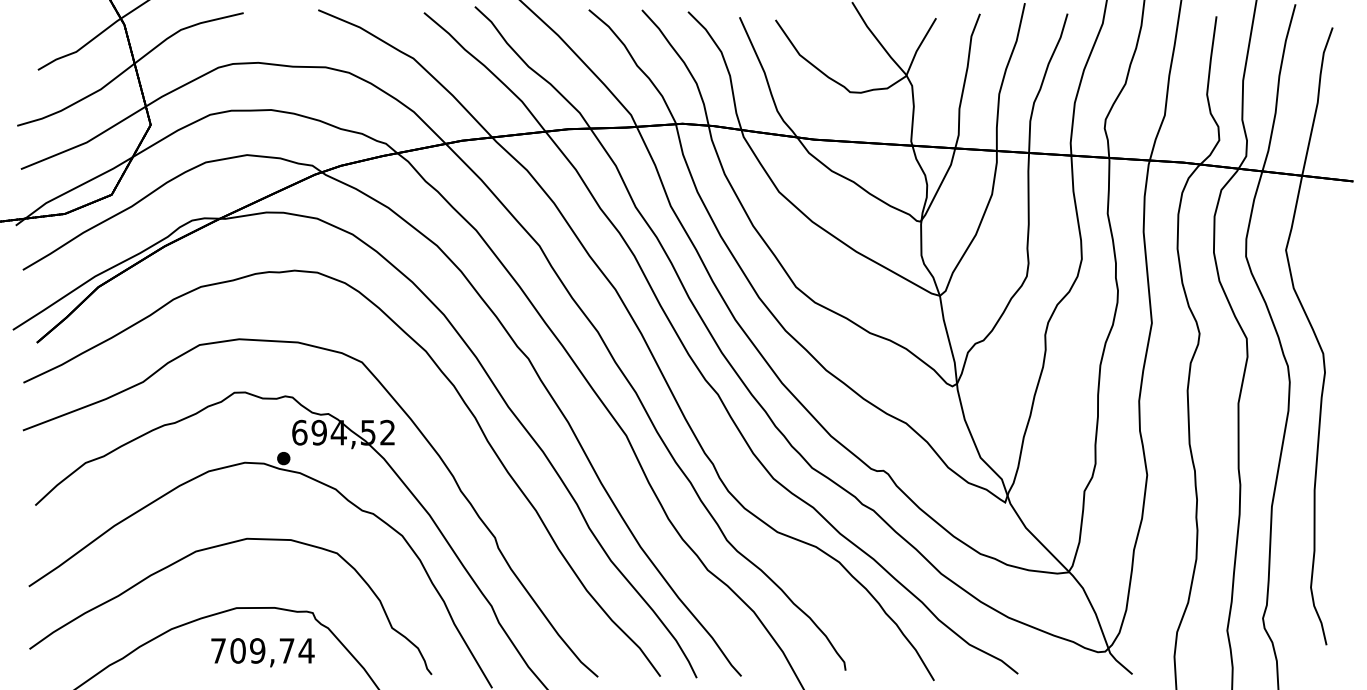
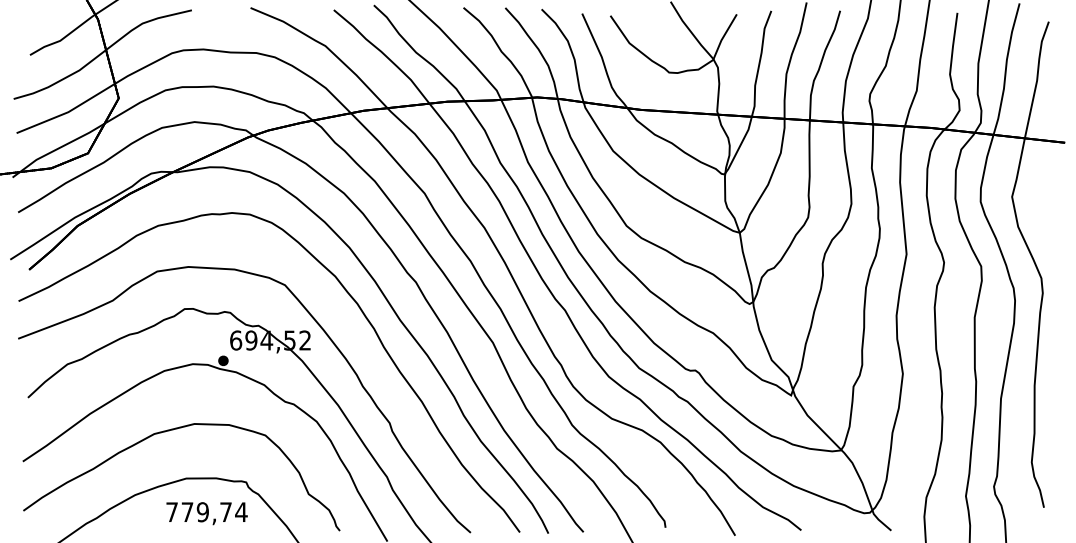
text: (238, 651) -> (187, 512), 709,74 -> 779,74

